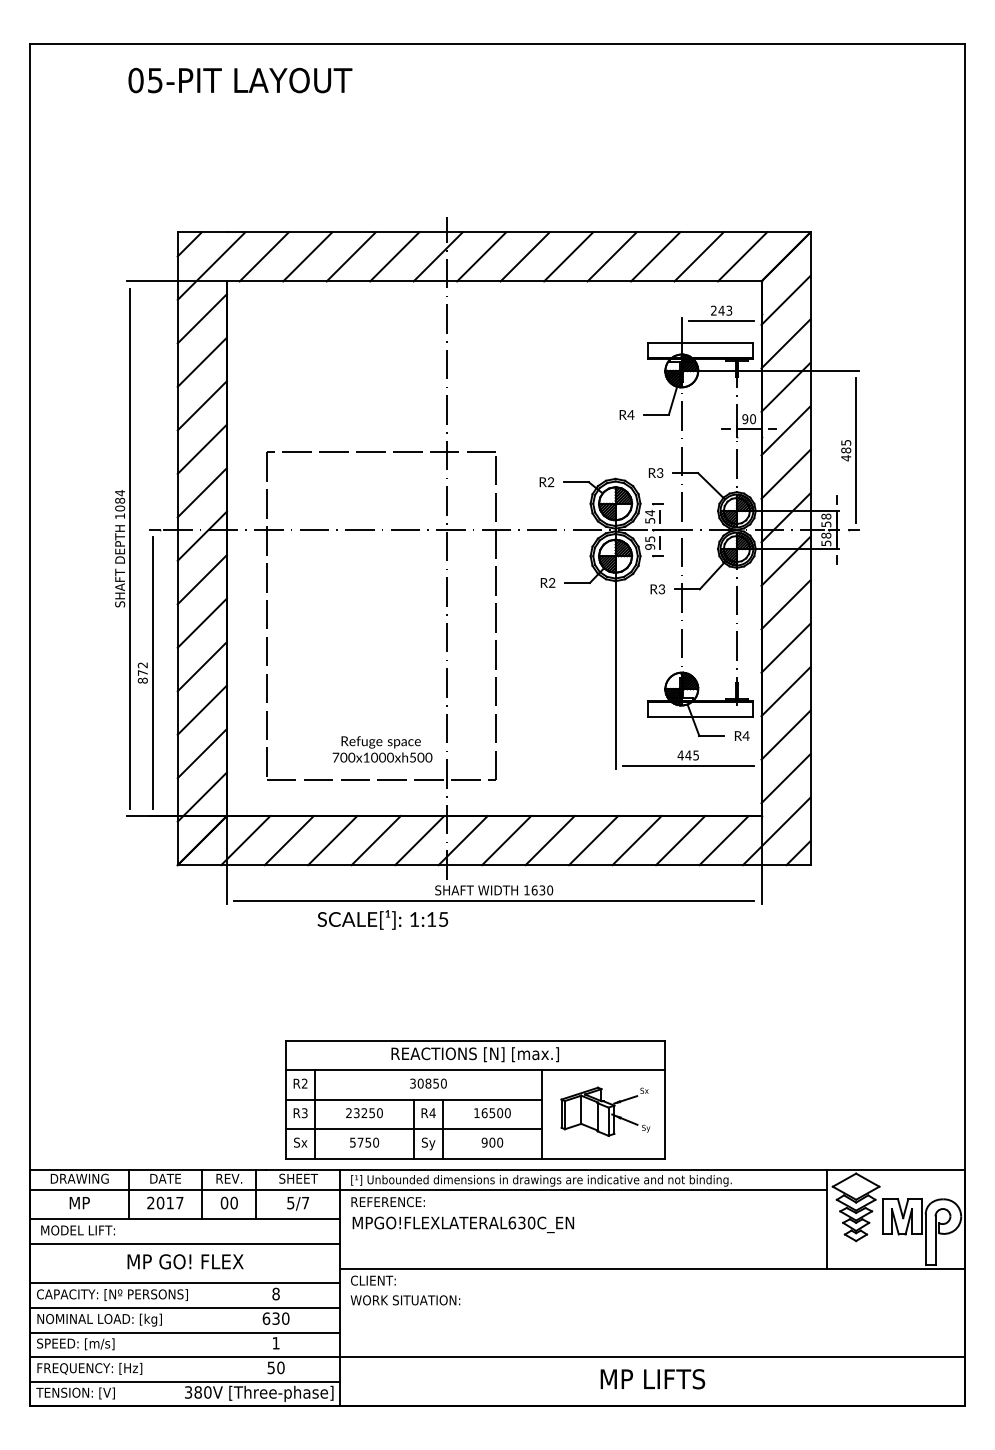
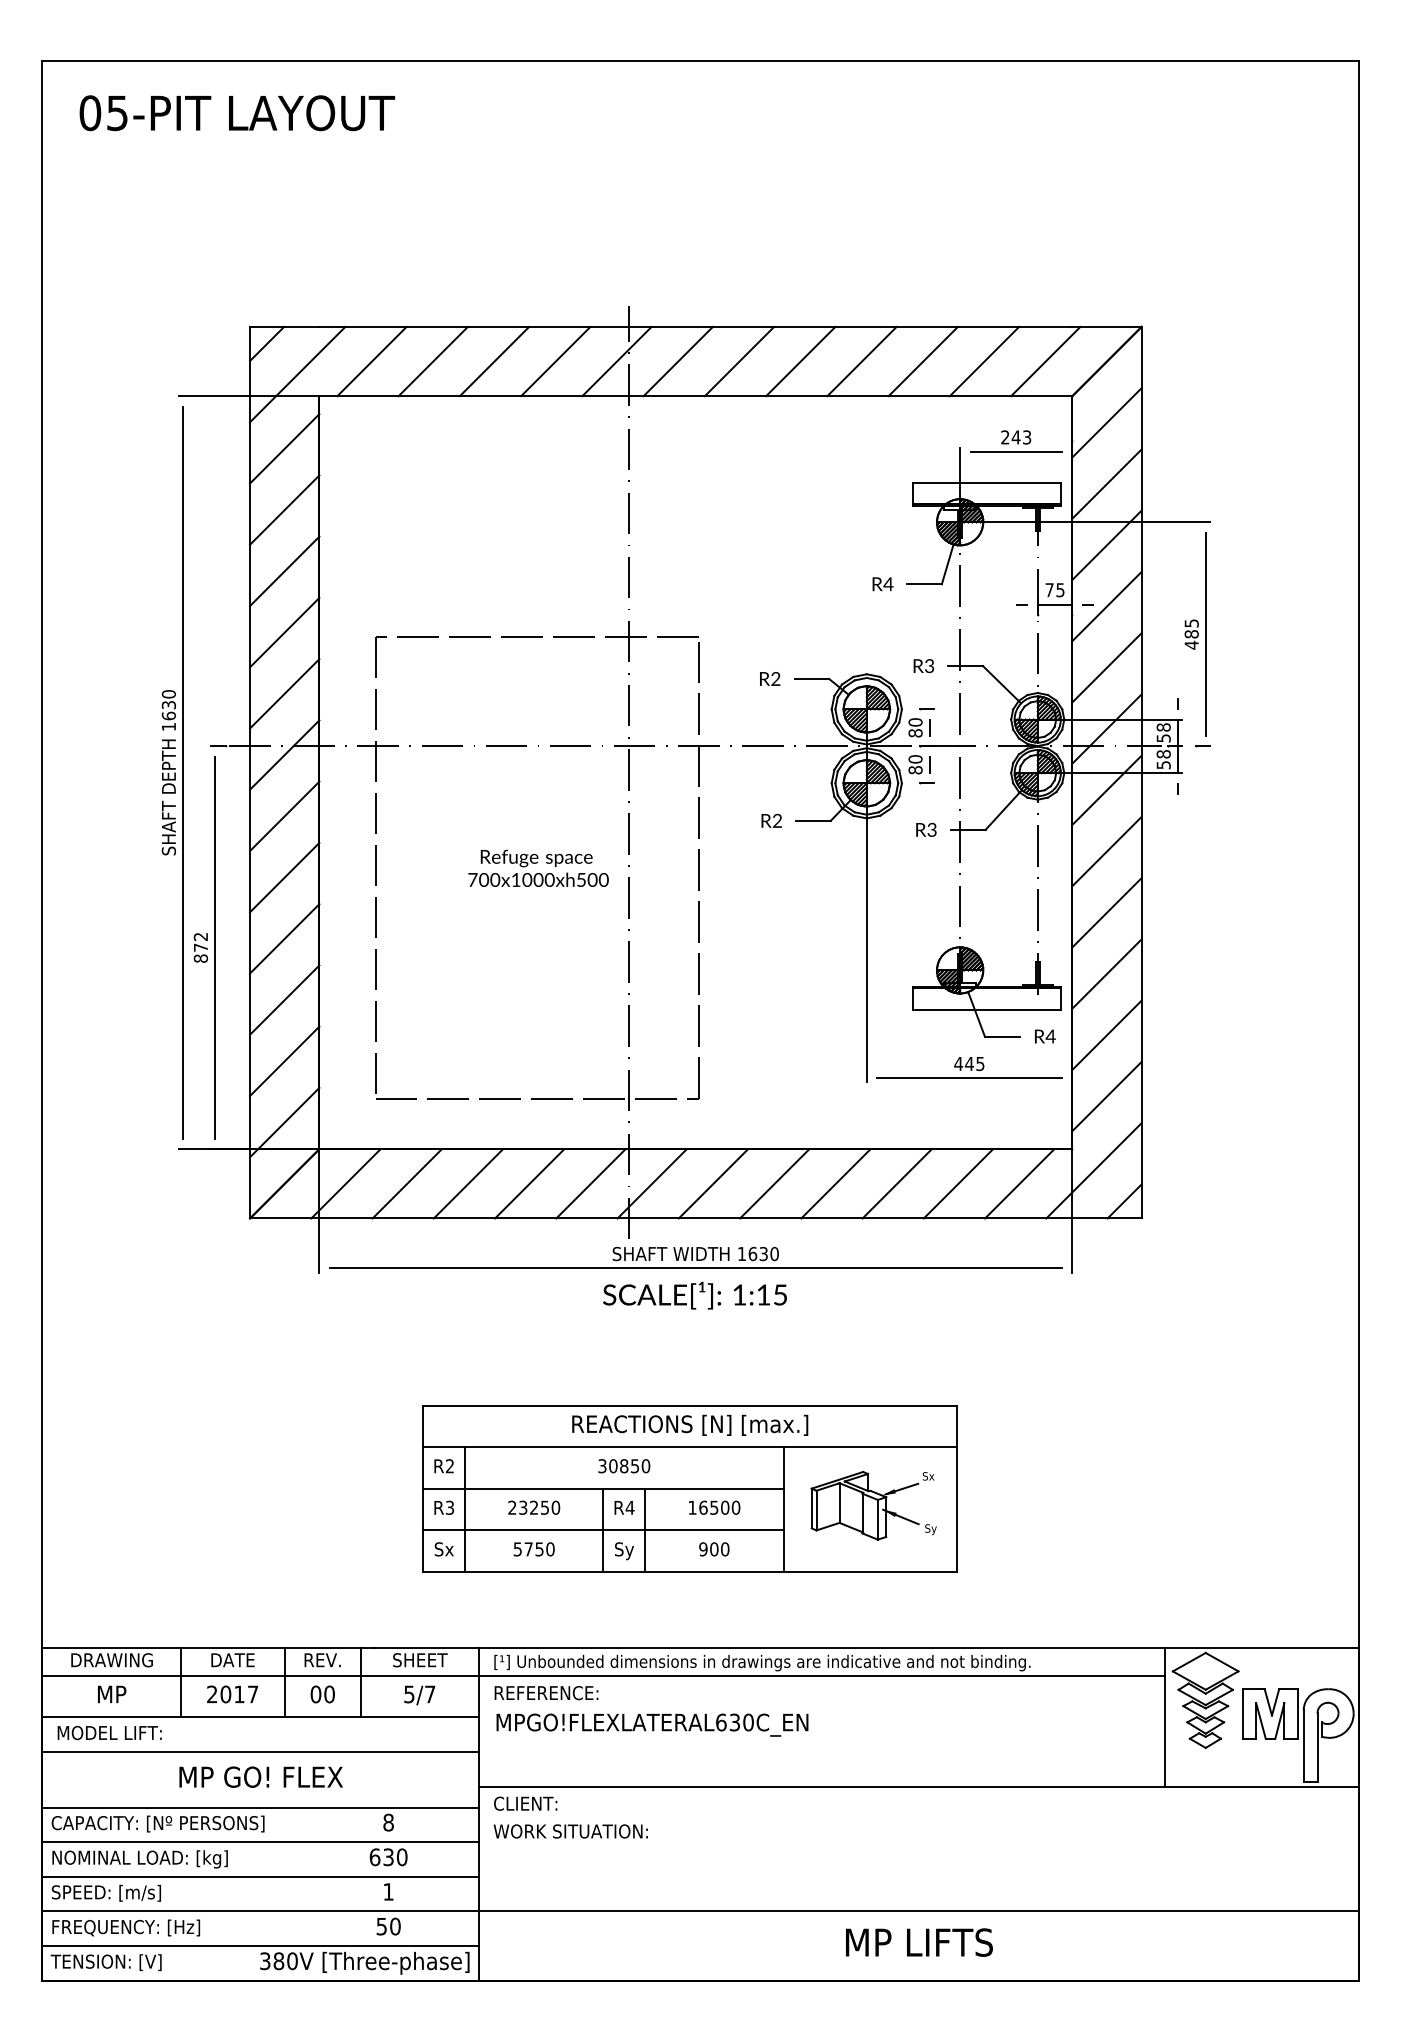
text: (240, 80) -> (237, 113), moved
text: (748, 419) -> (1054, 590), 90 -> 75
text: (119, 500) -> (168, 704), 1084 -> 1630
text: (650, 516) -> (915, 727), 54 -> 80
text: (650, 542) -> (915, 764), 95 -> 80
text: (382, 748) -> (538, 867), moved
text: (382, 919) -> (694, 1295), moved
part: (474, 1099) -> (689, 1488), moved

